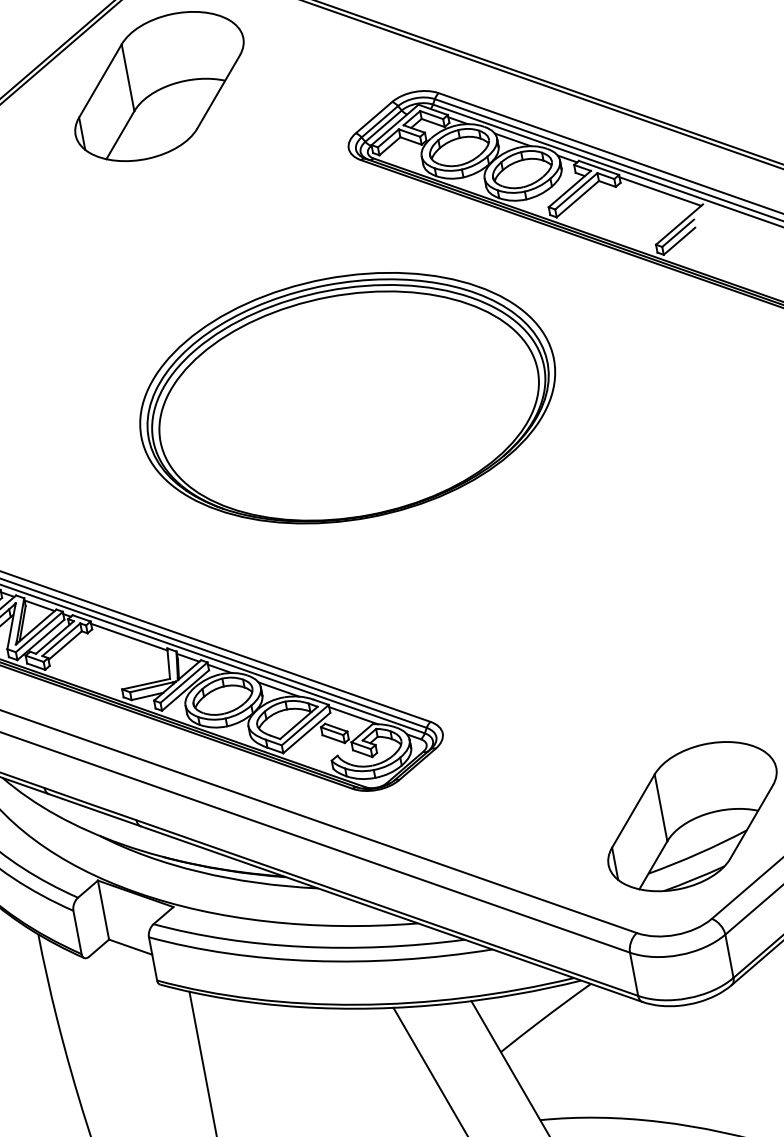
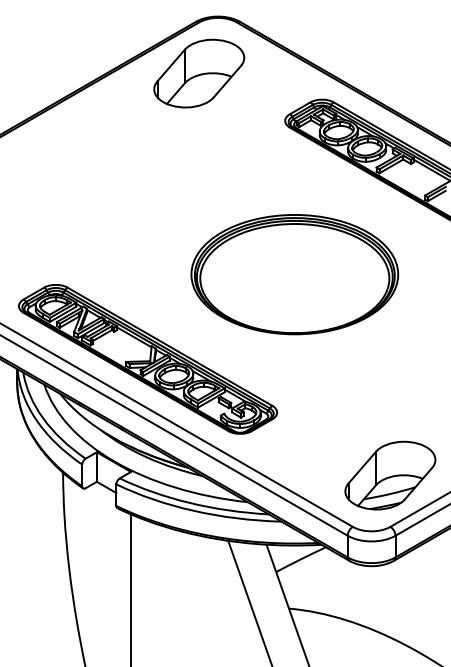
part: (346, 398) -> (294, 274), moved

